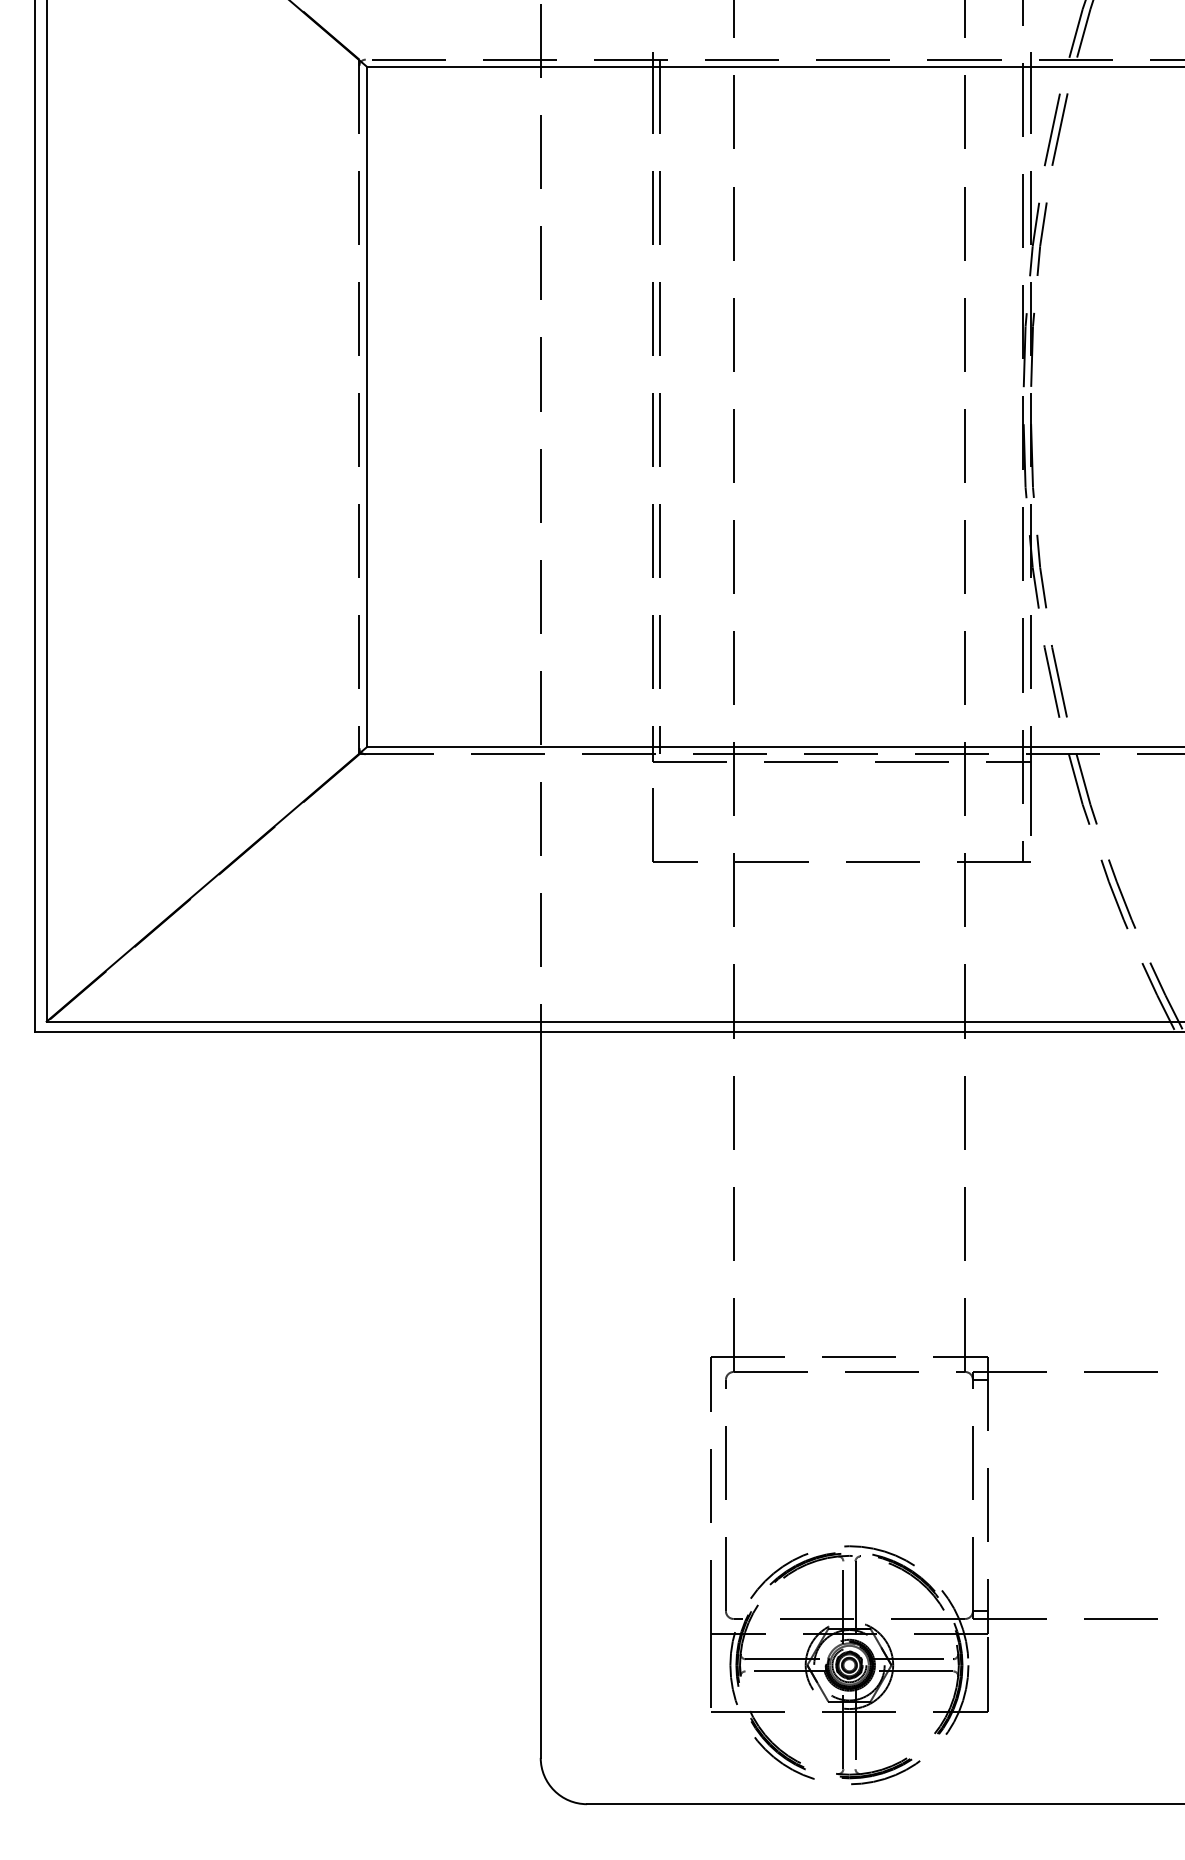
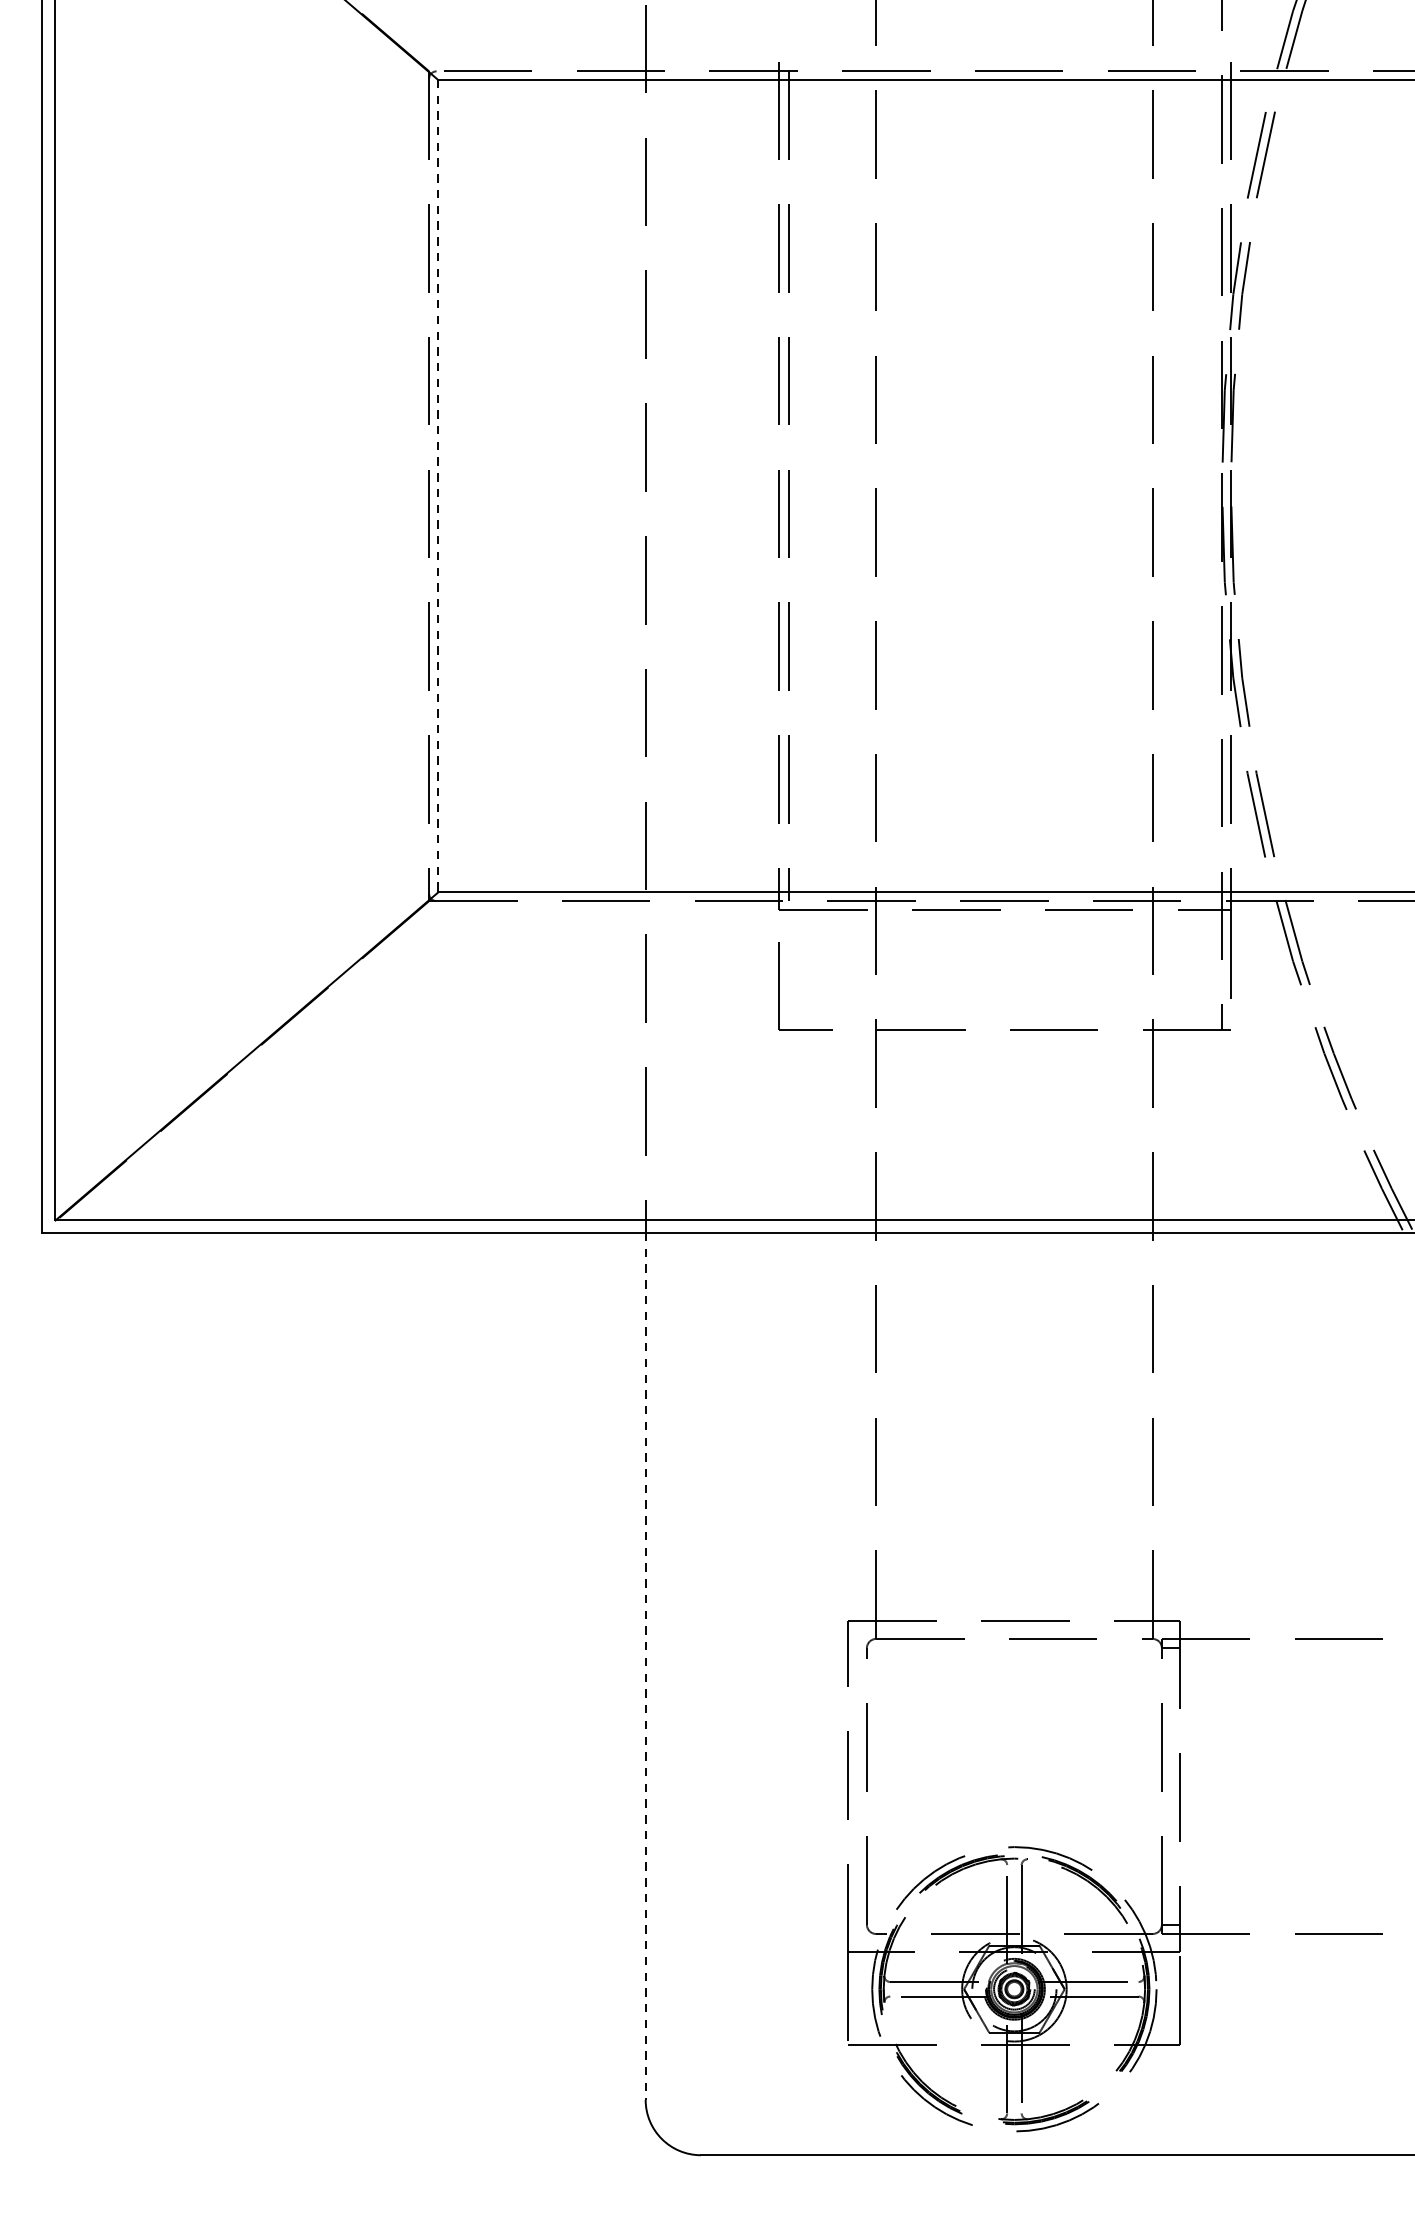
line: (366, 407) -> (437, 486), solid -> dashed
line: (540, 1394) -> (645, 1665), solid -> dashed

